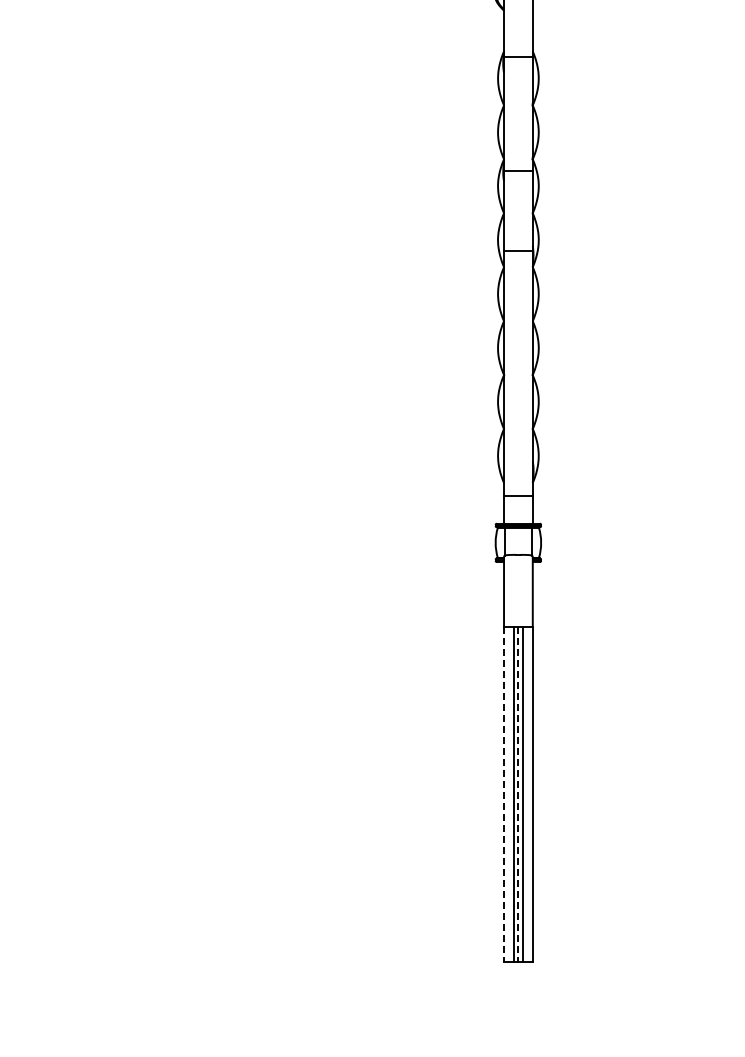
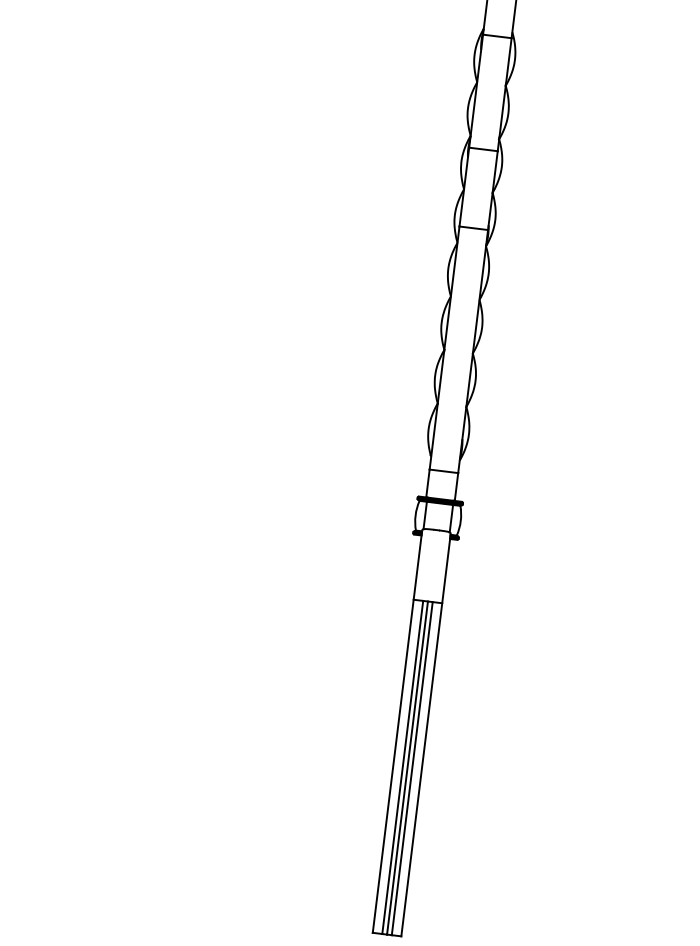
line: (504, 794) -> (393, 766), dashed -> solid
line: (518, 794) -> (407, 767), dashed -> solid

